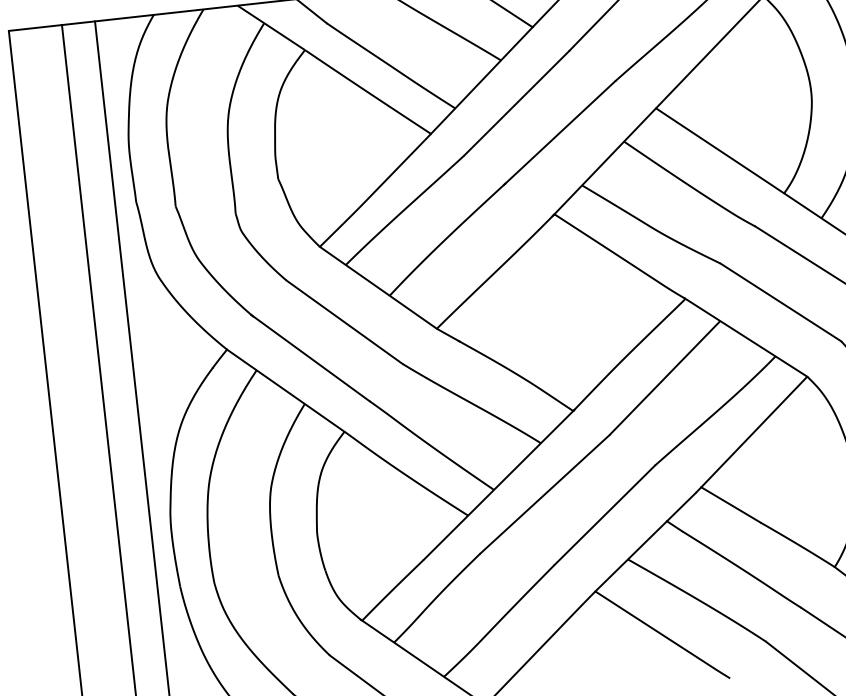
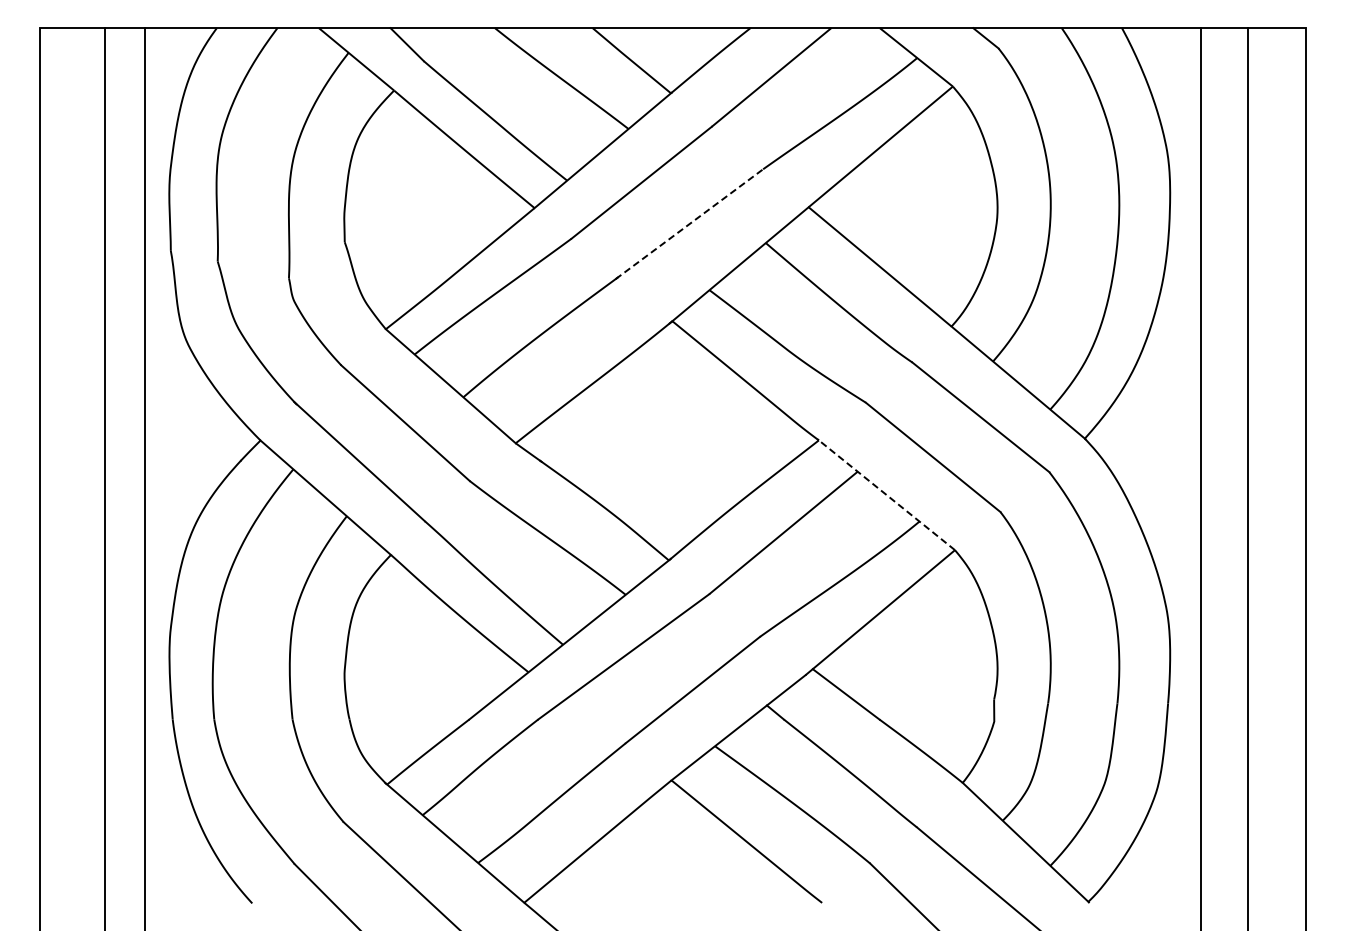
line: (559, 133) -> (689, 224), solid -> dashed
line: (745, 337) -> (886, 494), solid -> dashed

